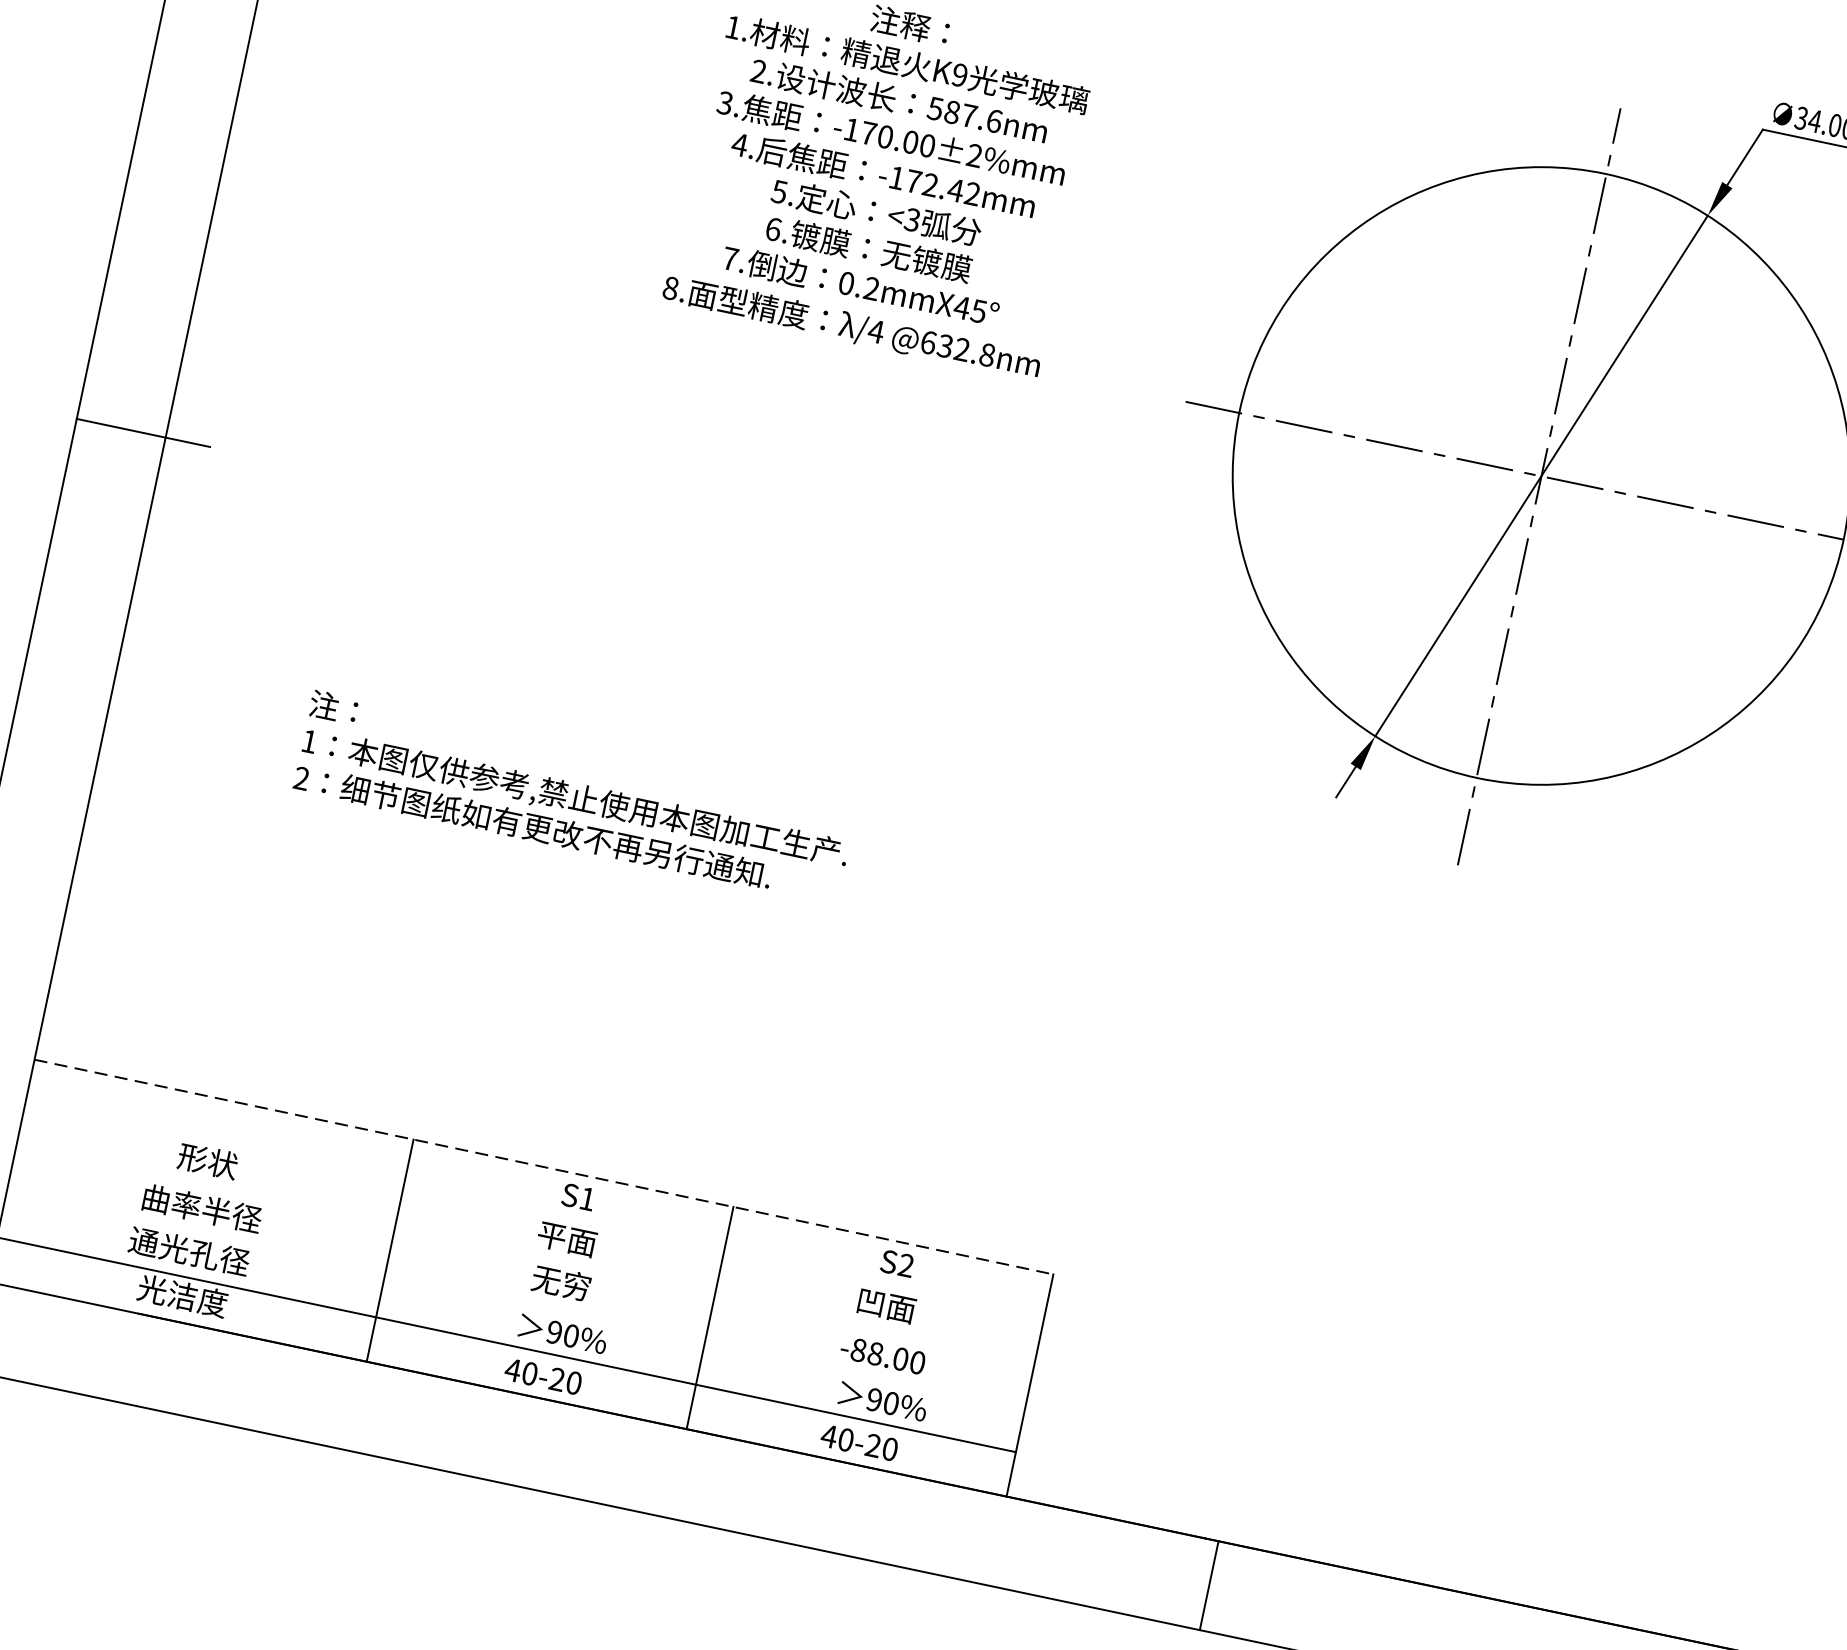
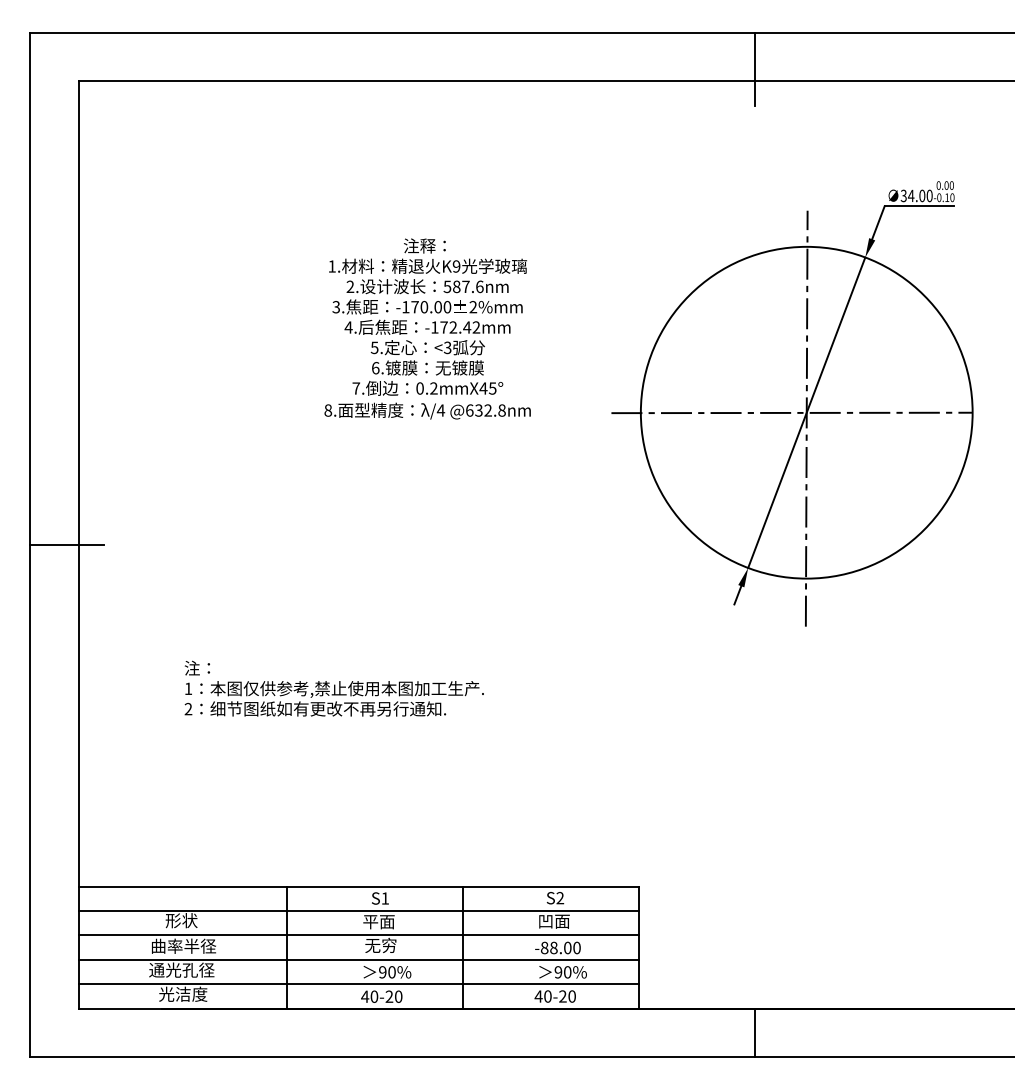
line: (543, 1166) -> (358, 886), dashed -> solid
line: (534, 1210) -> (358, 910), added
line: (524, 1256) -> (358, 935), added
line: (515, 1299) -> (358, 959), added

